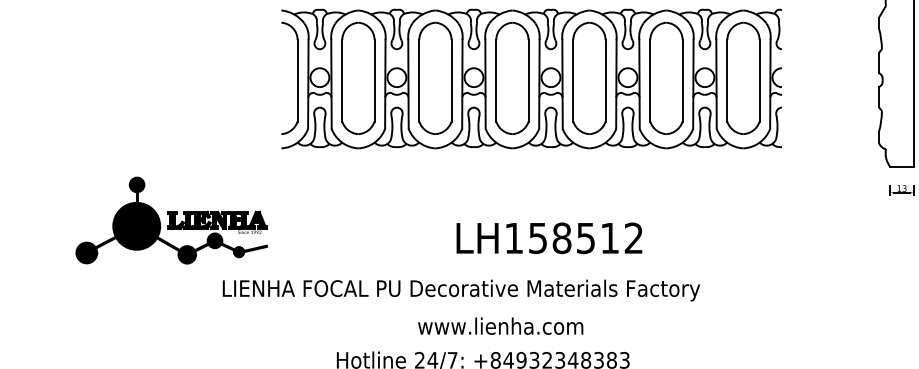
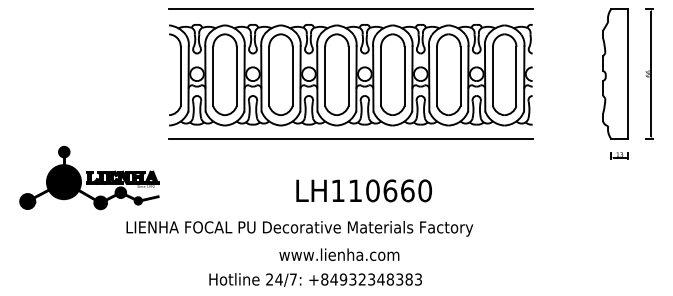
line: (531, 167) -> (350, 139), added
text: (586, 237) -> (390, 190), LH158512 -> LH110660
text: (500, 325) -> (339, 254), moved

